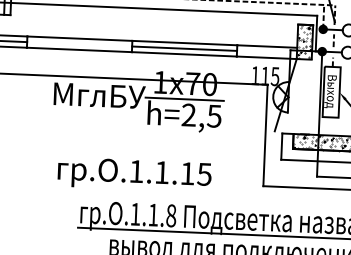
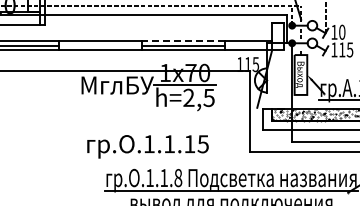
hatch: (305, 41) -> (278, 35), removed
line: (185, 43) -> (183, 41), solid -> dashed

